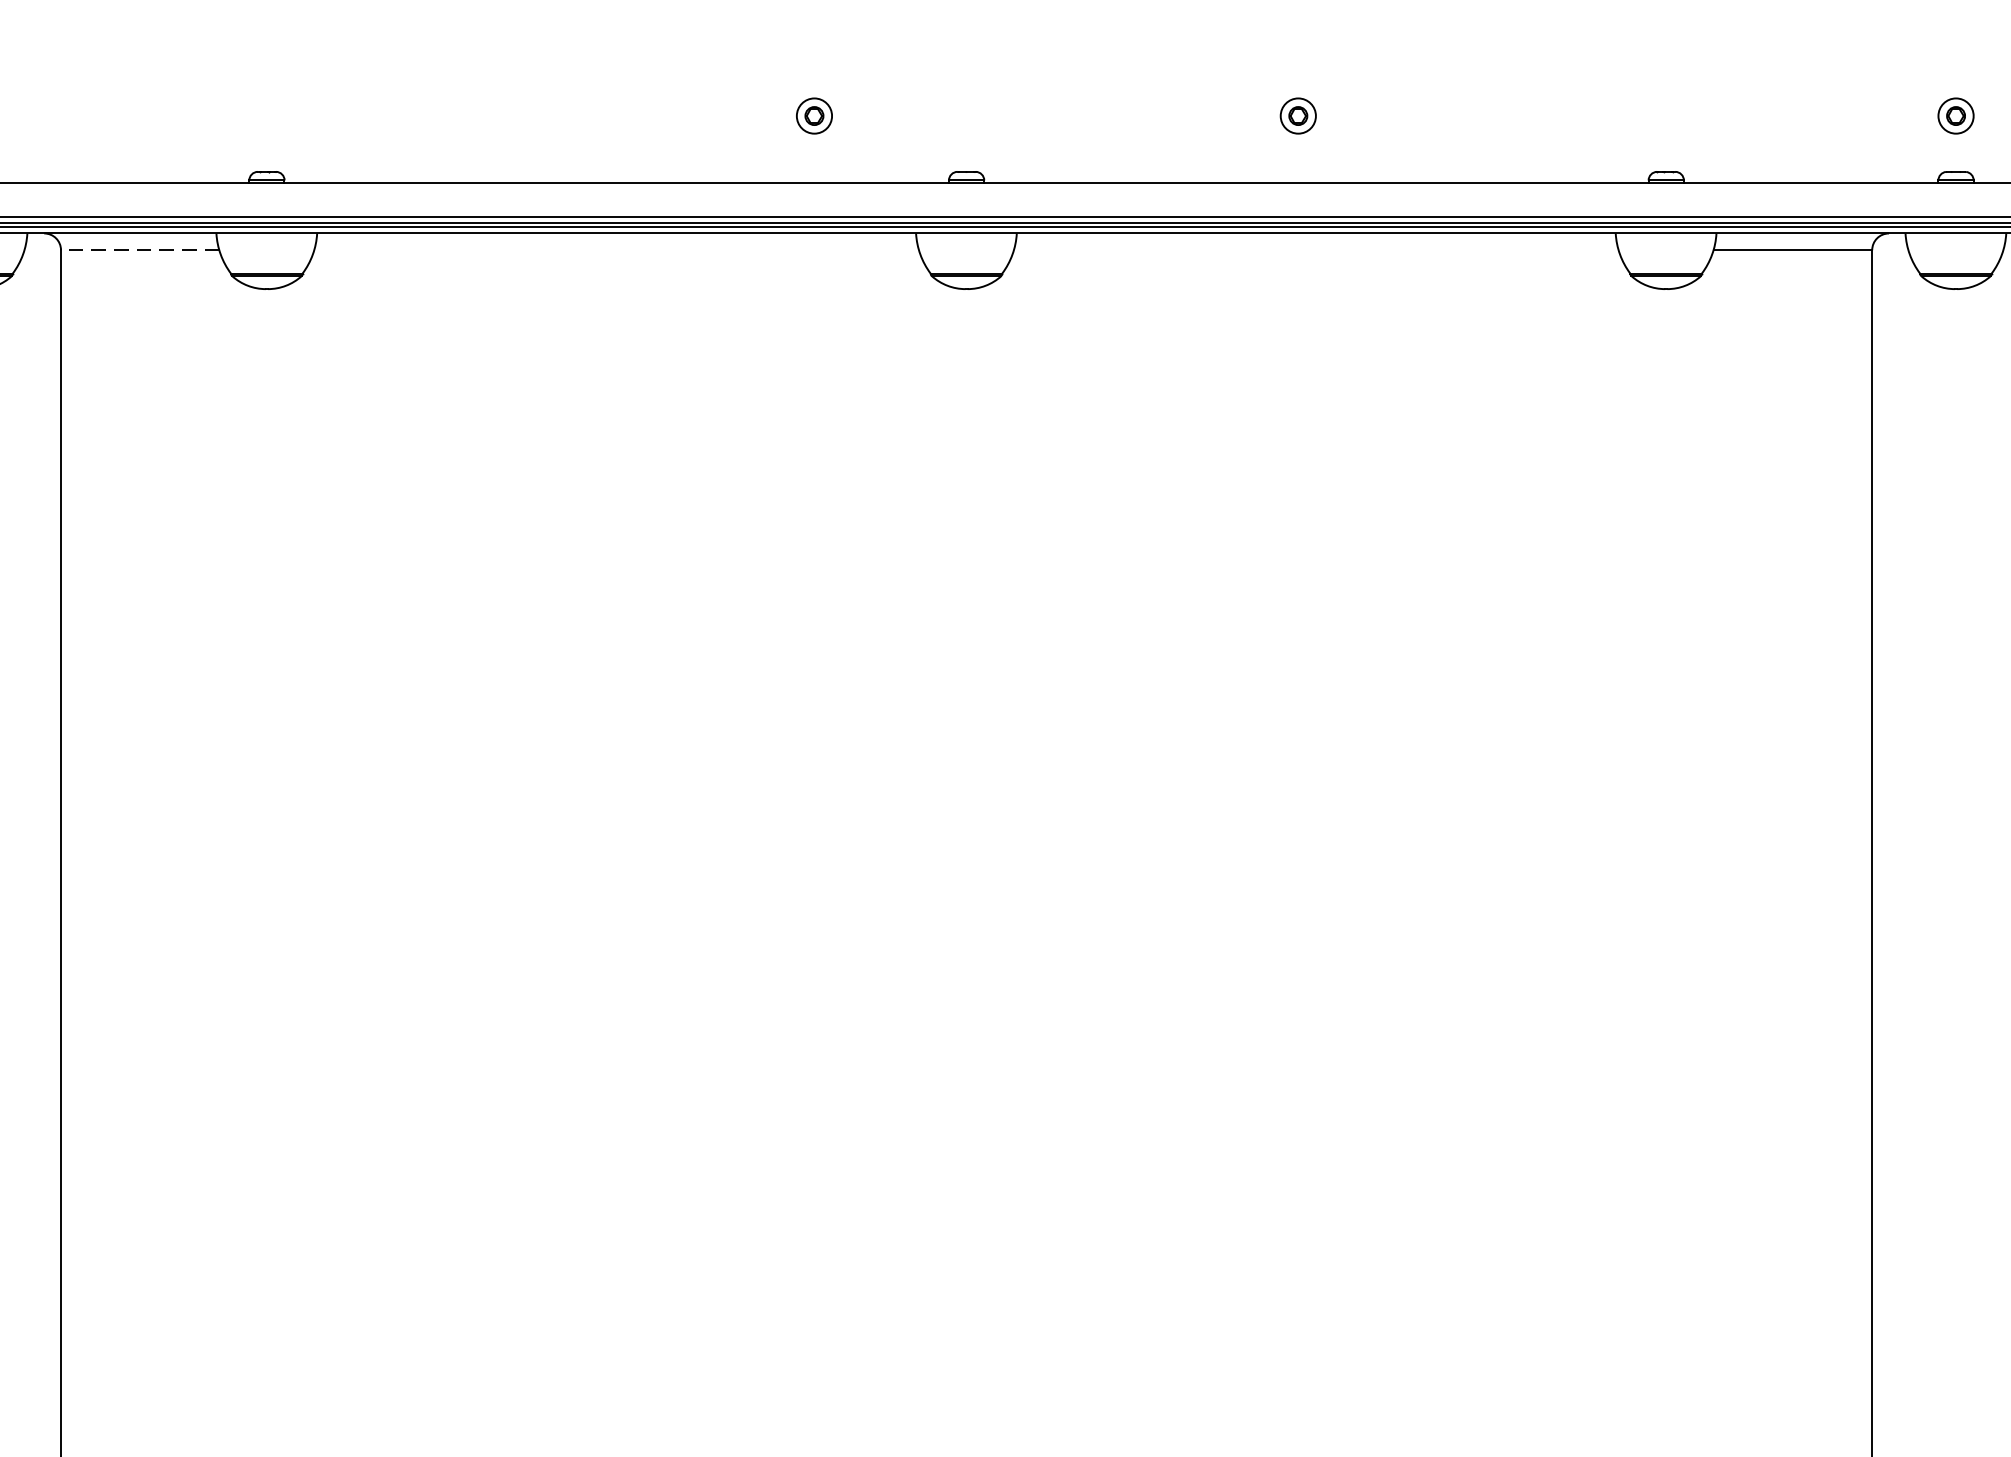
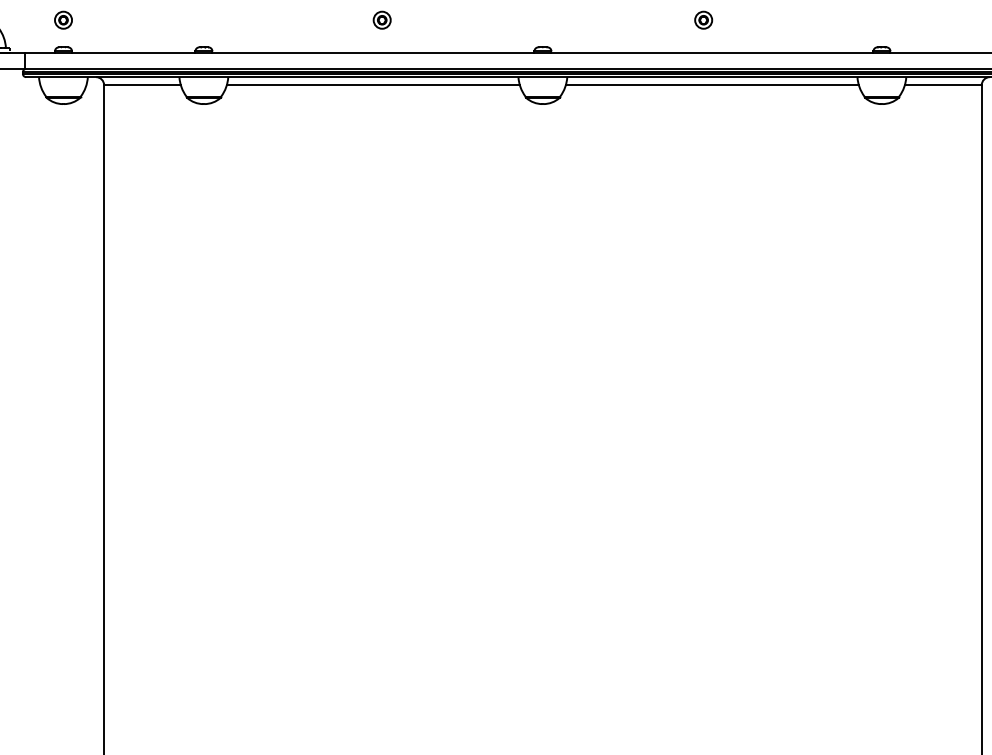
part: (812, 114) -> (381, 19), moved
line: (140, 250) -> (142, 85), dashed -> solid
line: (614, 250) -> (372, 85), added
line: (1314, 250) -> (711, 85), added

